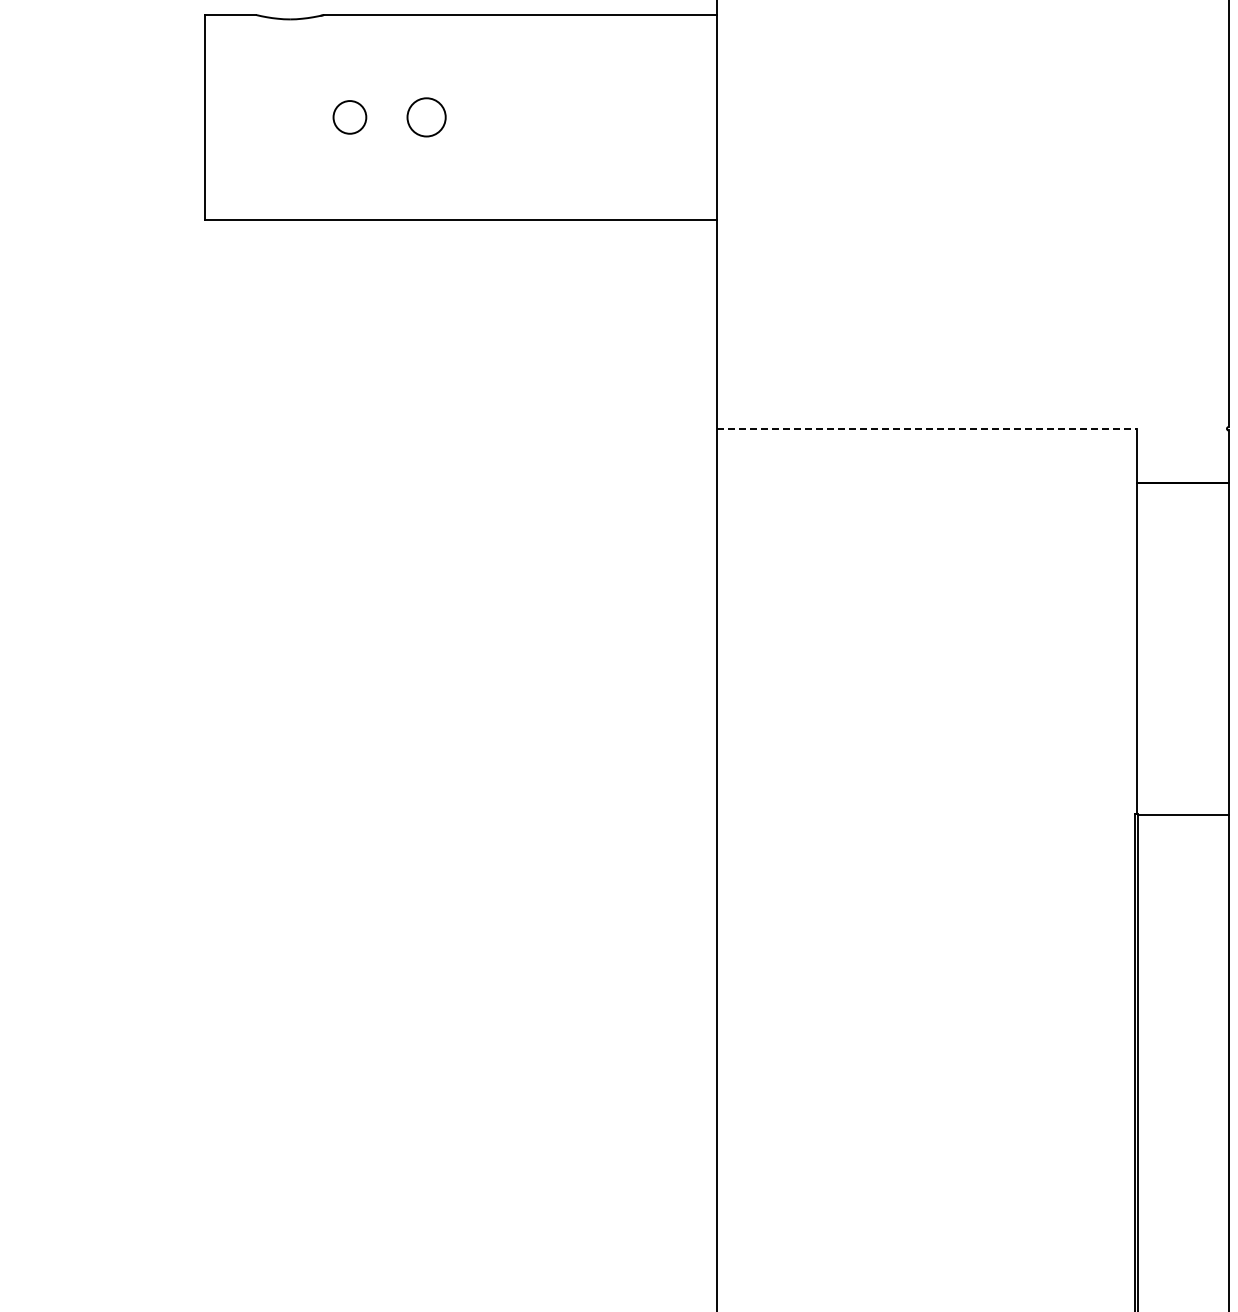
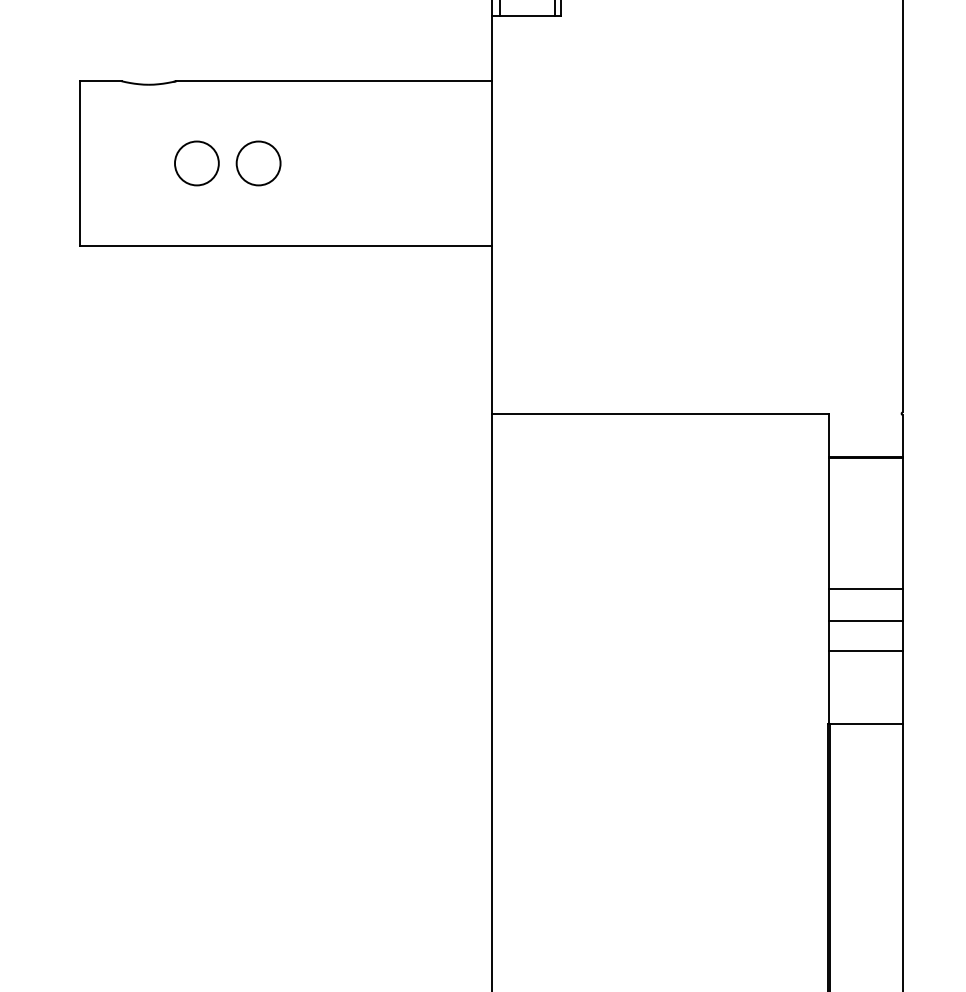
circle: (349, 117) -> (196, 163), size x1.67
circle: (426, 117) -> (258, 163), size x1.43
line: (926, 428) -> (660, 413), dashed -> solid
line: (1182, 647) -> (865, 589), added
line: (1182, 687) -> (865, 621), added
line: (1182, 723) -> (865, 650), added

